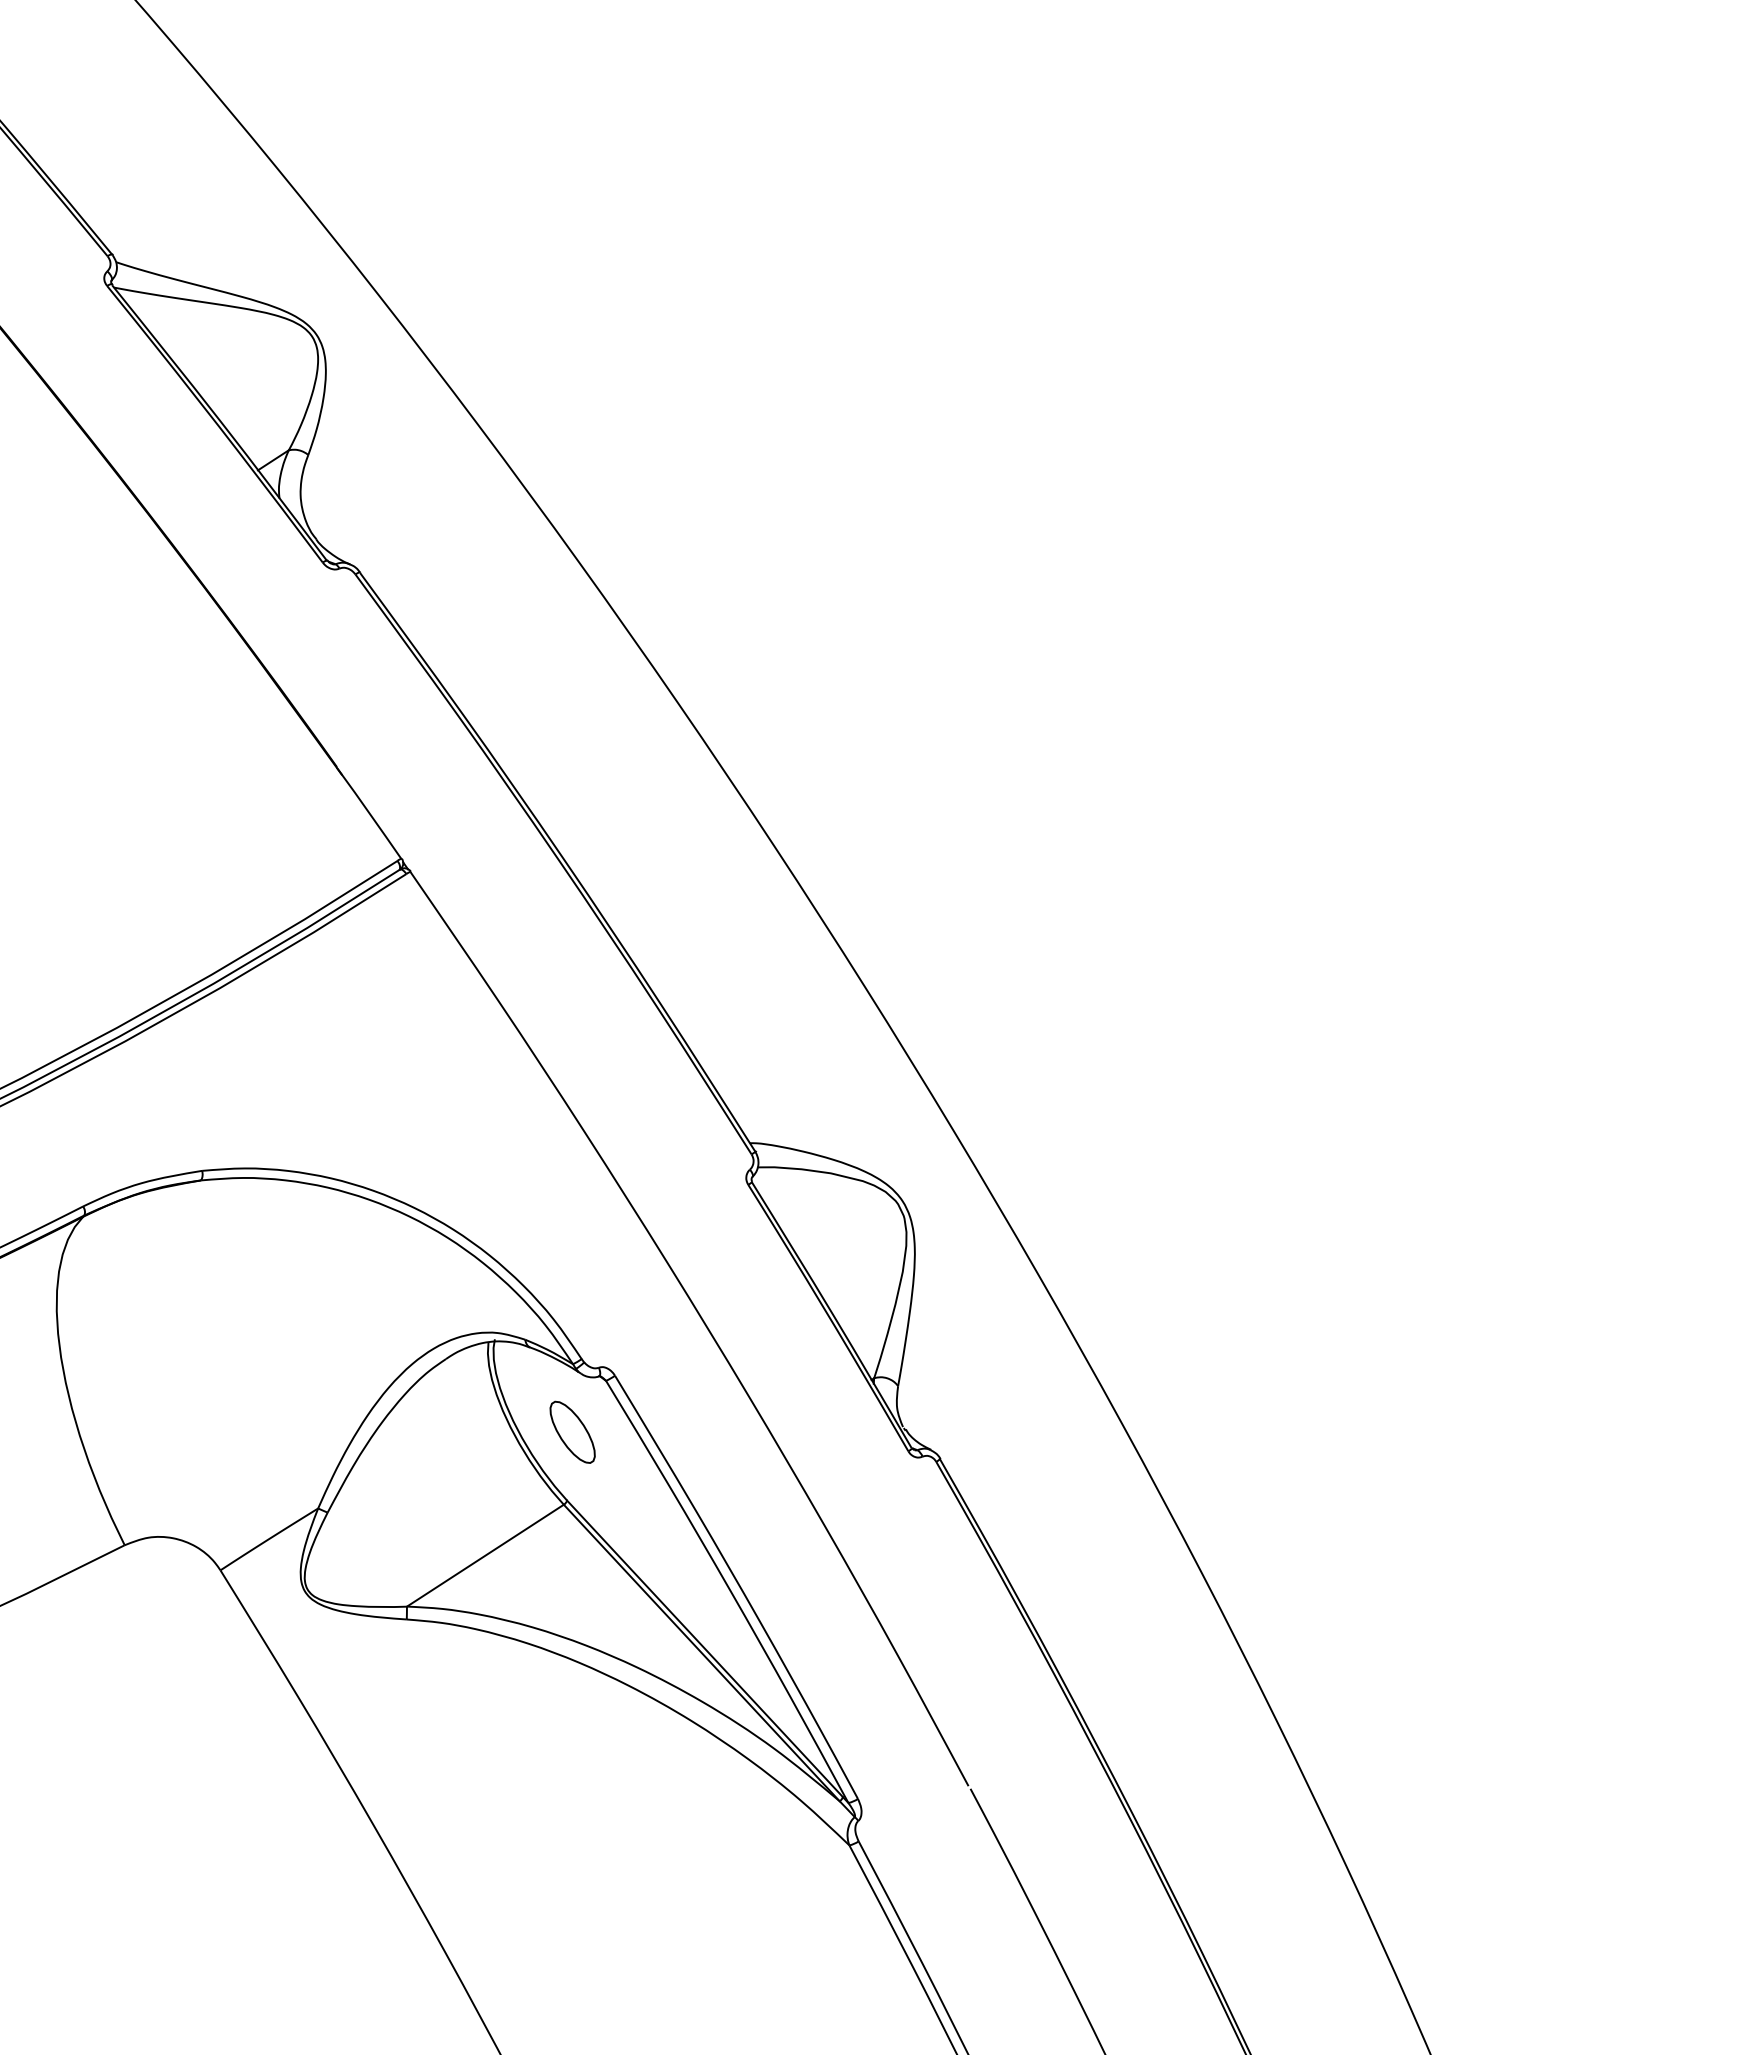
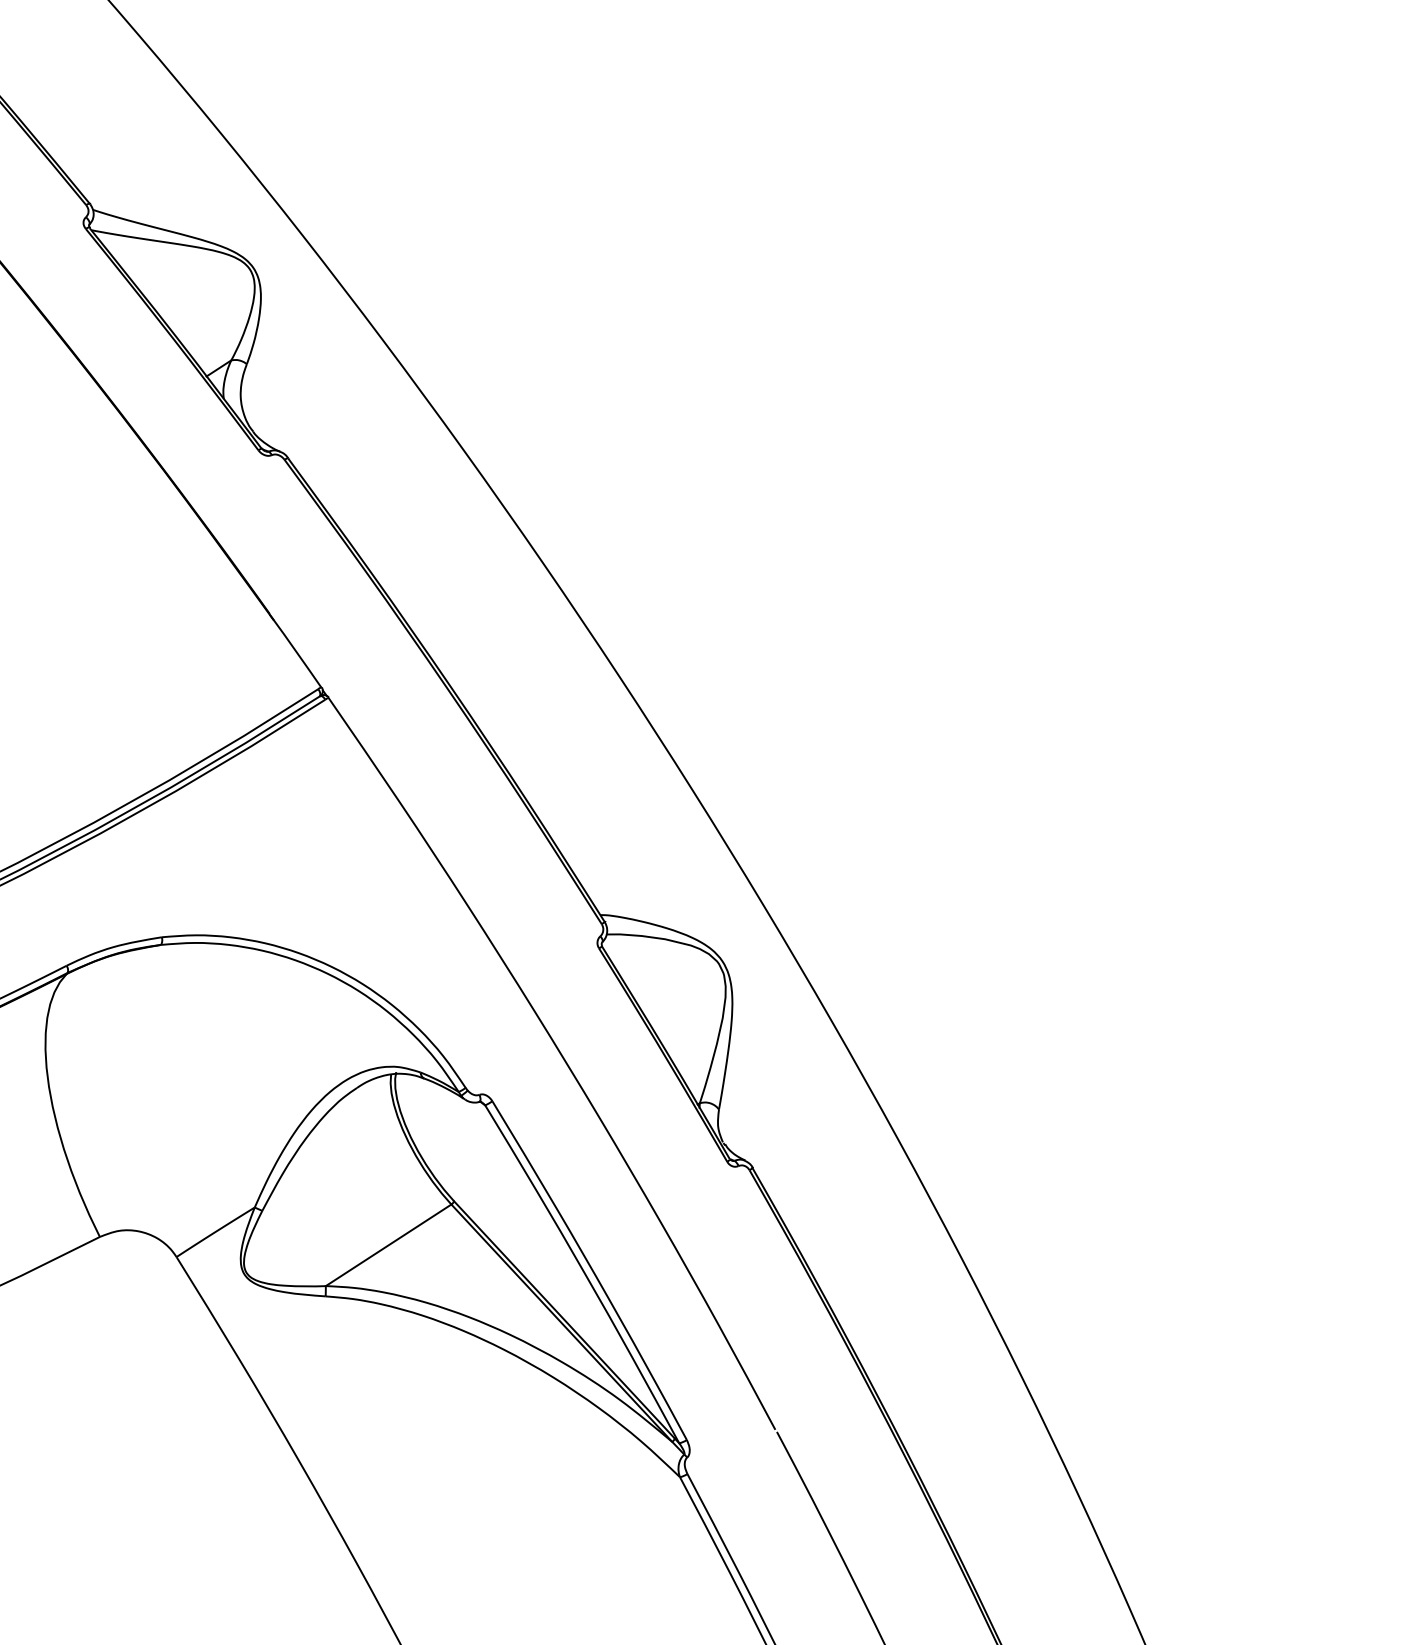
part: (572, 1431) -> (458, 1145), removed

